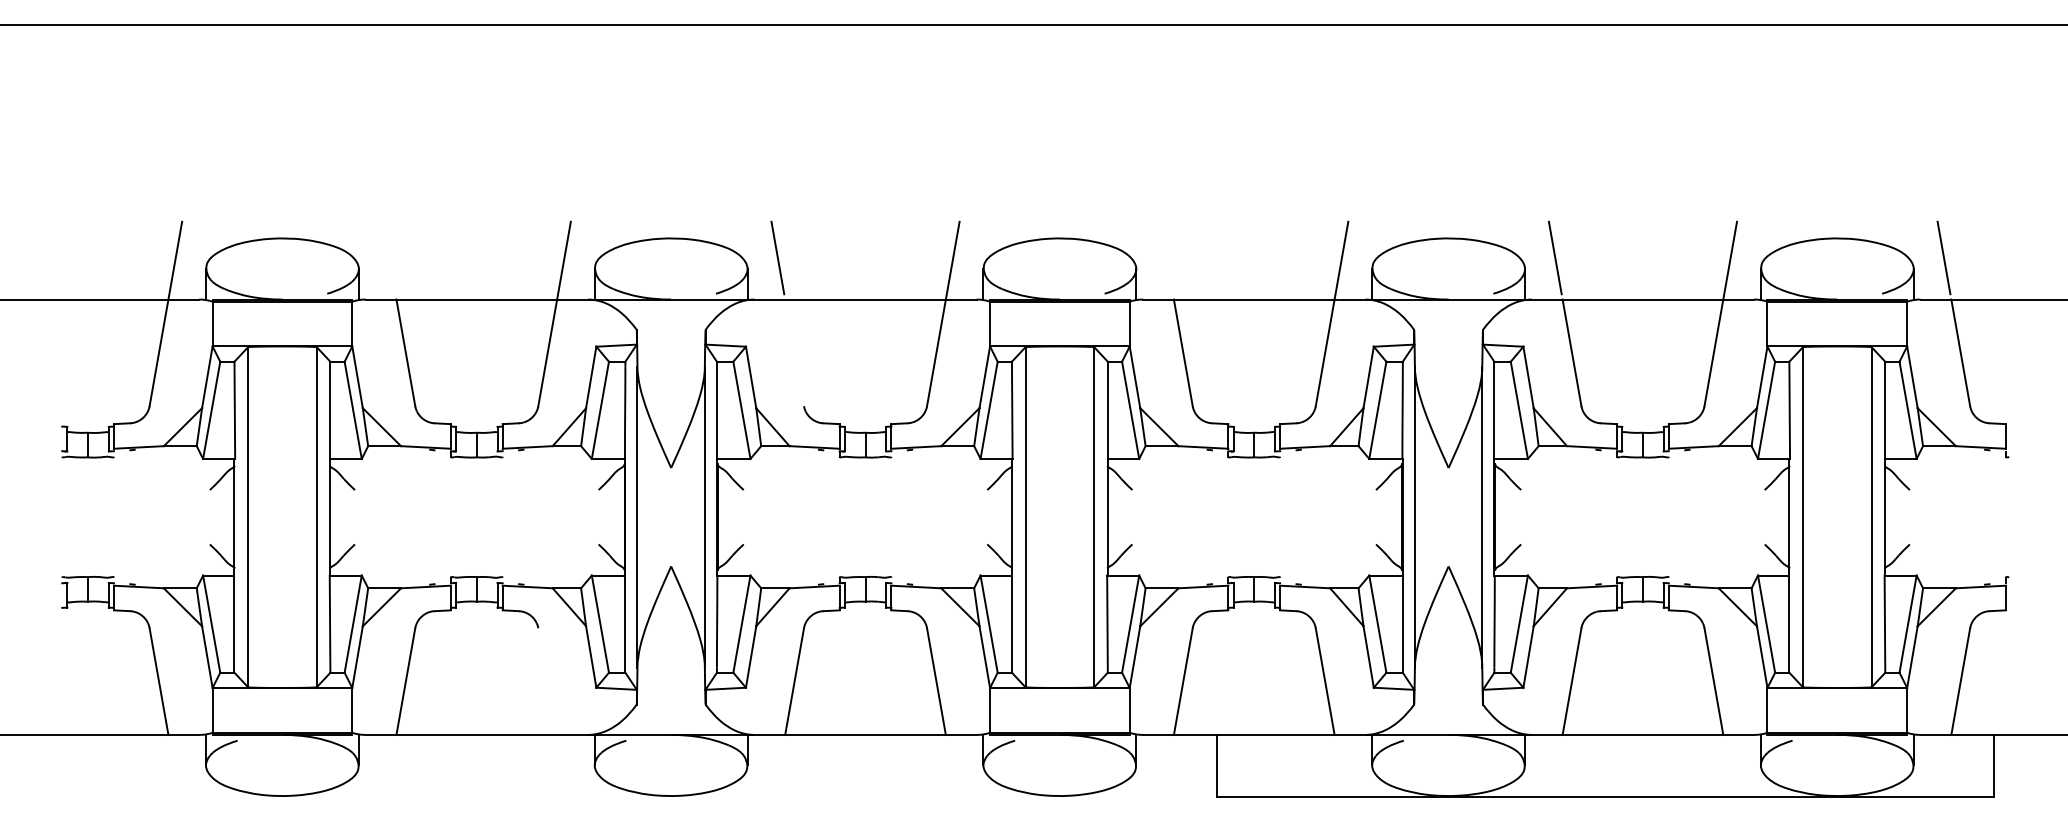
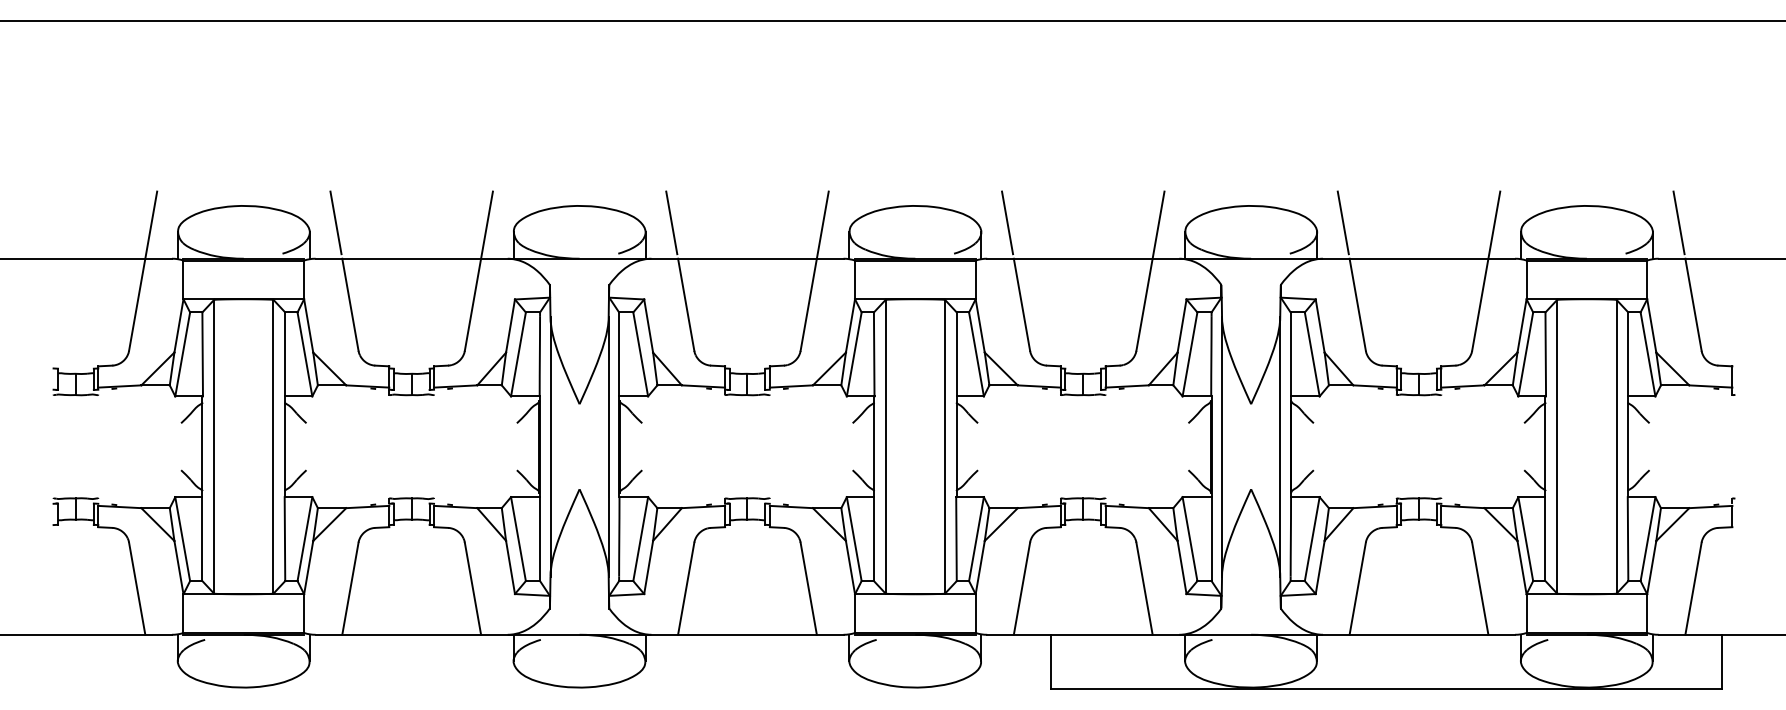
line: (388, 257) -> (335, 222), added
line: (1166, 257) -> (1007, 222), added
line: (794, 352) -> (686, 304), added
line: (547, 681) -> (472, 588), added

